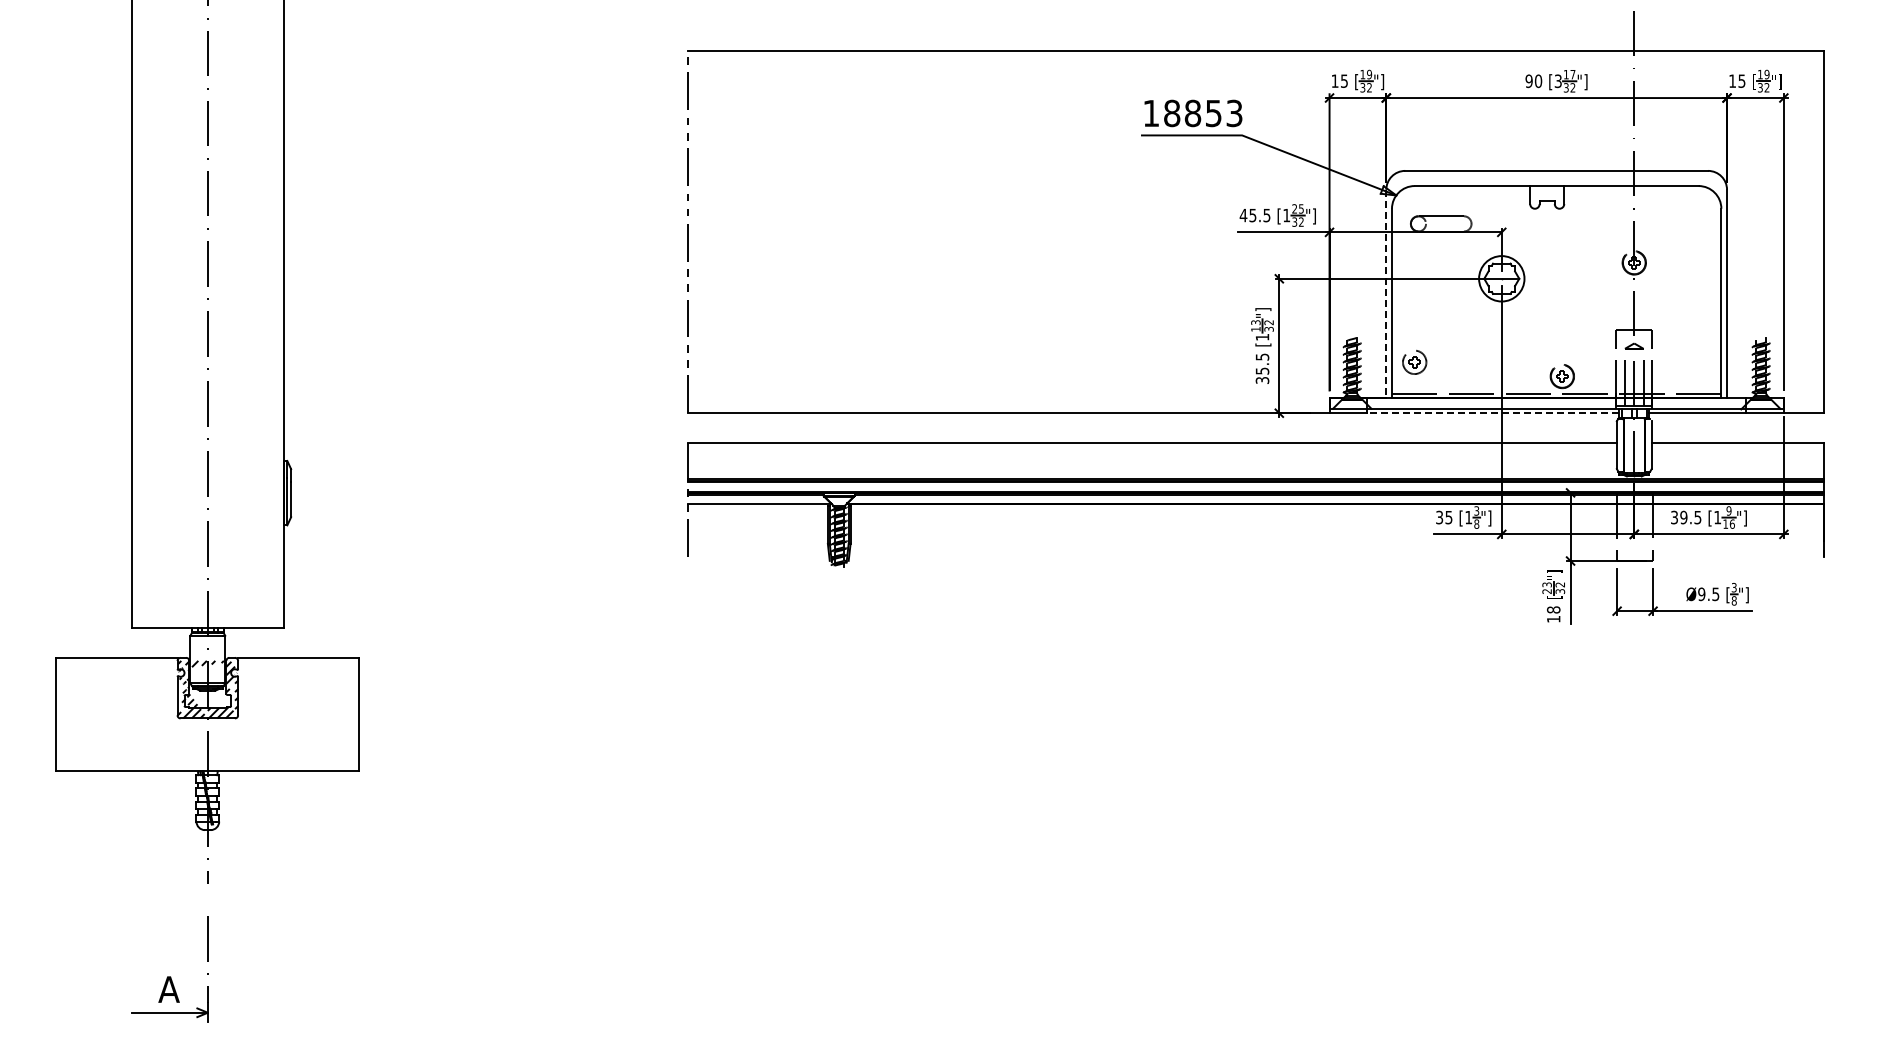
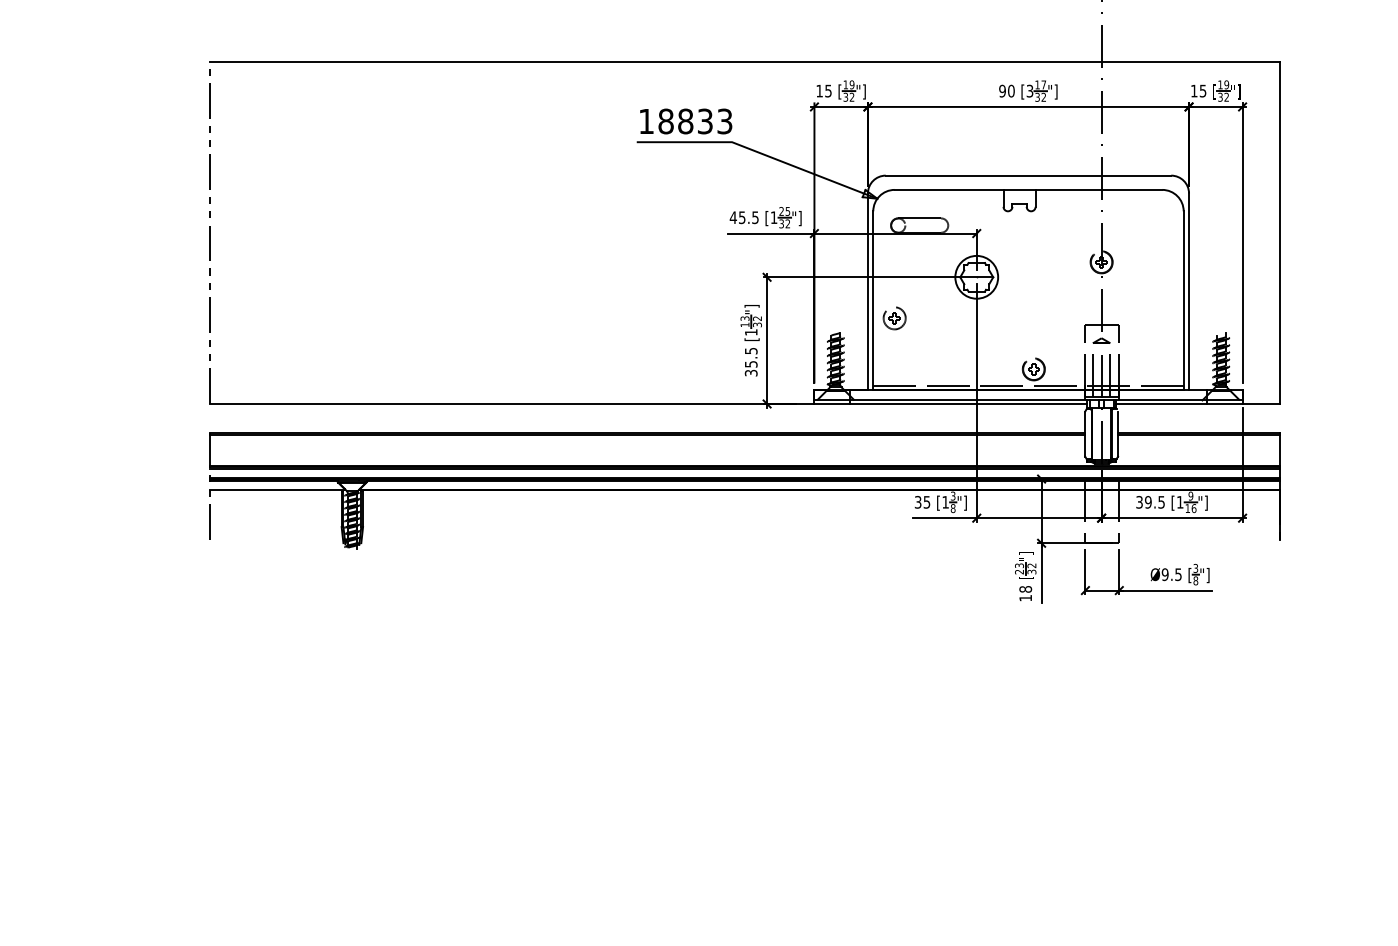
text: (1213, 112) -> (705, 120), 18853 -> 18833
line: (1386, 294) -> (868, 292), dashed -> solid
part: (1414, 361) -> (894, 317), moved
line: (1493, 413) -> (968, 404), dashed -> solid
line: (1151, 446) -> (646, 435), added
line: (1737, 446) -> (1198, 435), added

